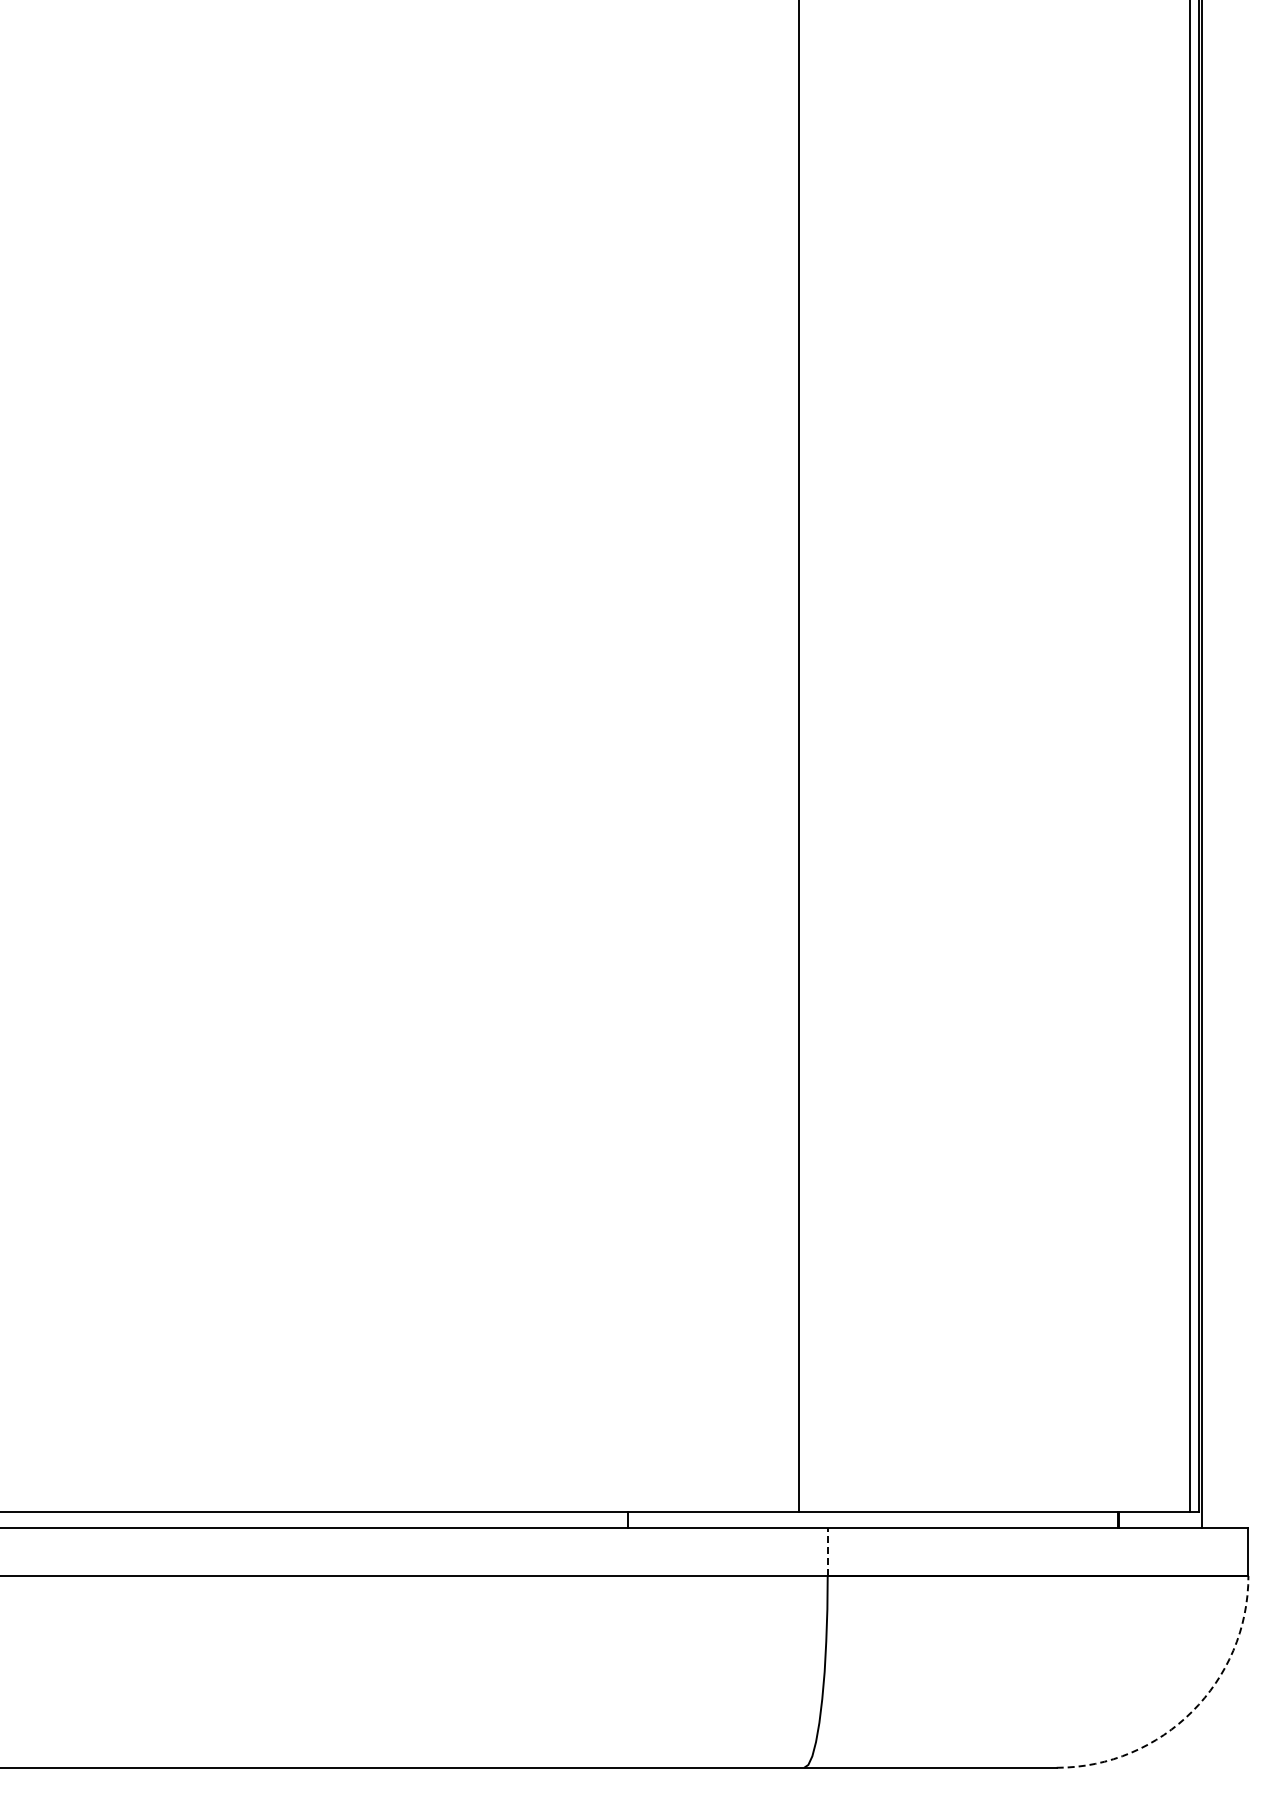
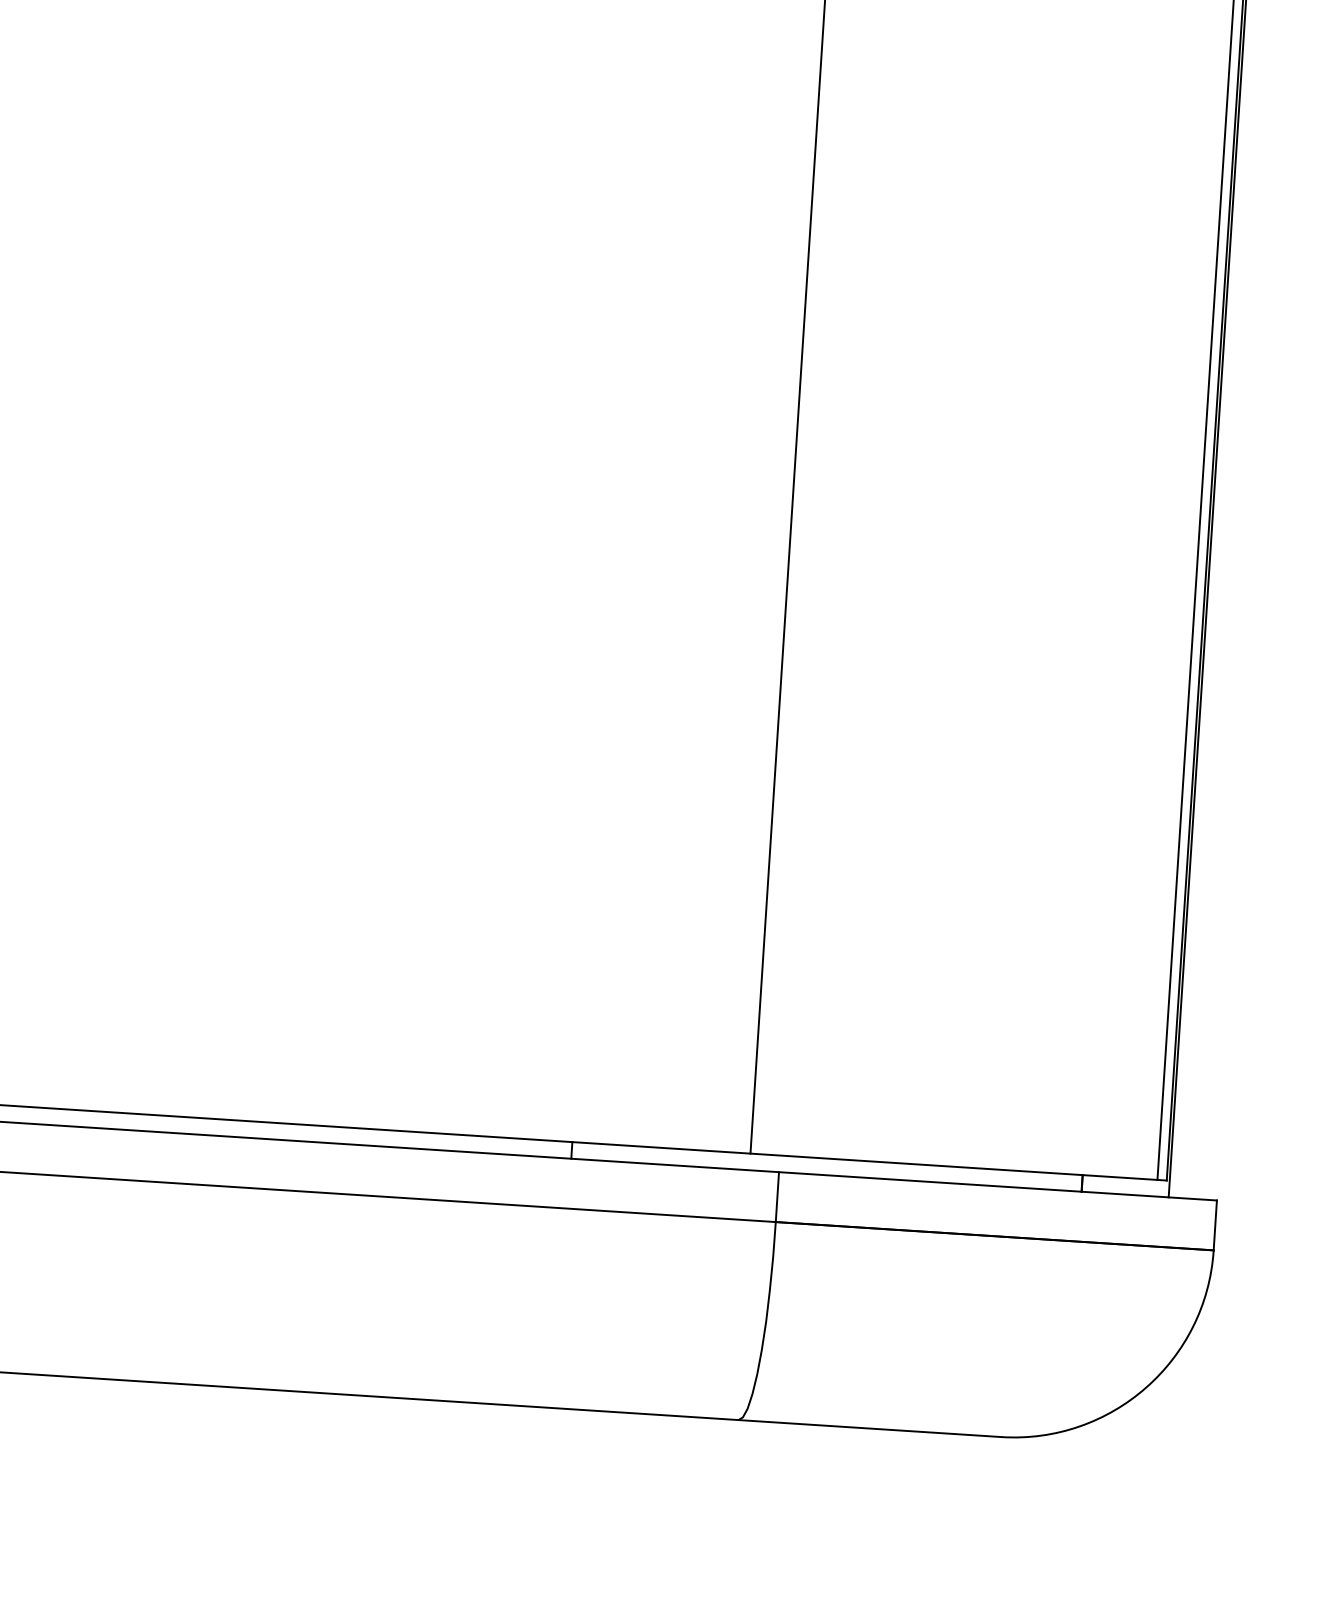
line: (827, 1552) -> (777, 1197), dashed -> solid
arc: (1192, 1711) -> (1146, 1387), dashed -> solid

